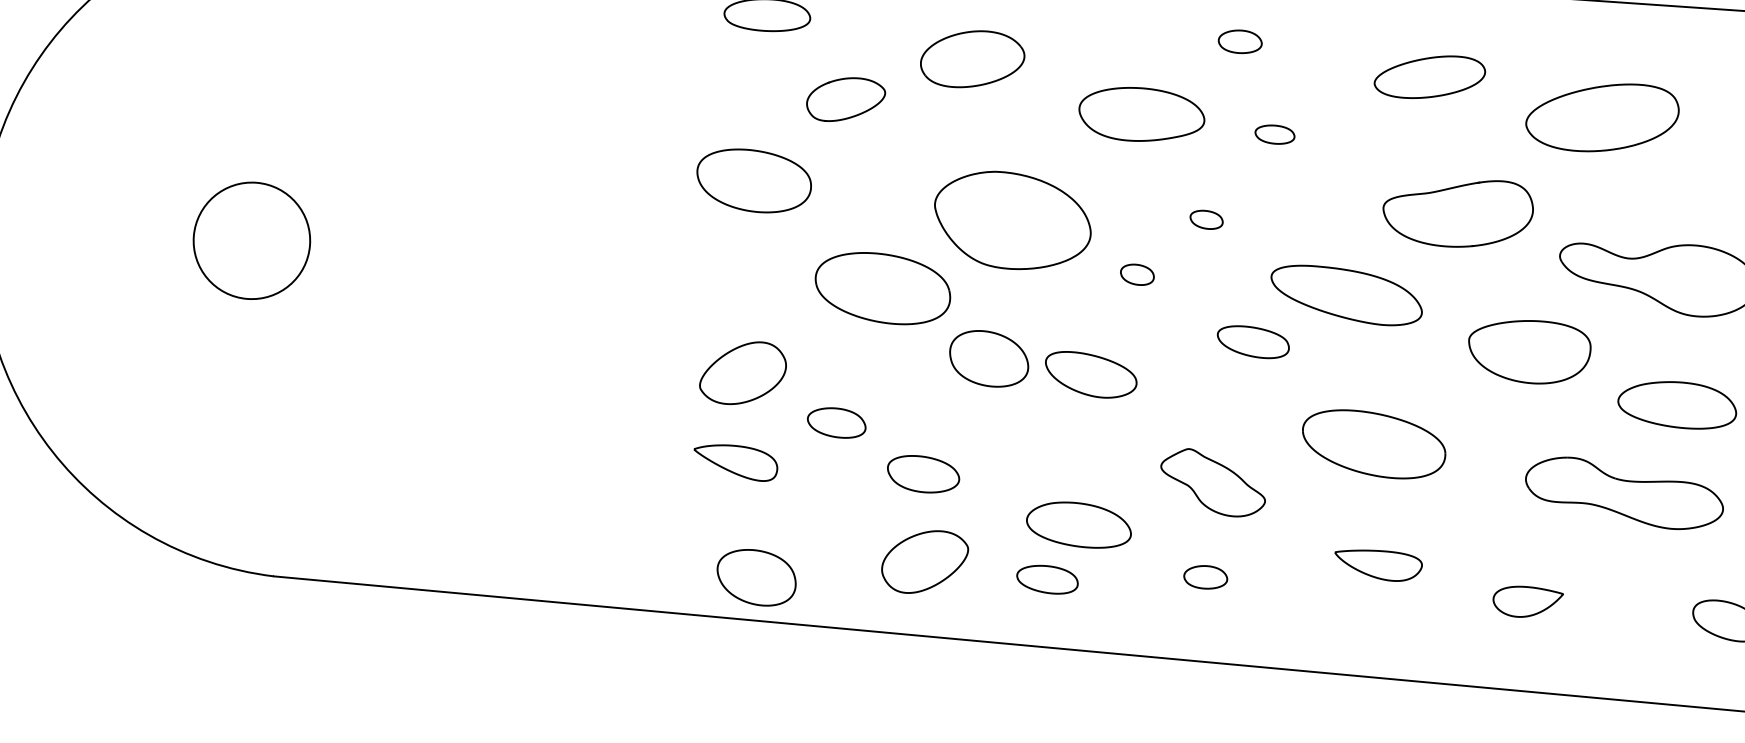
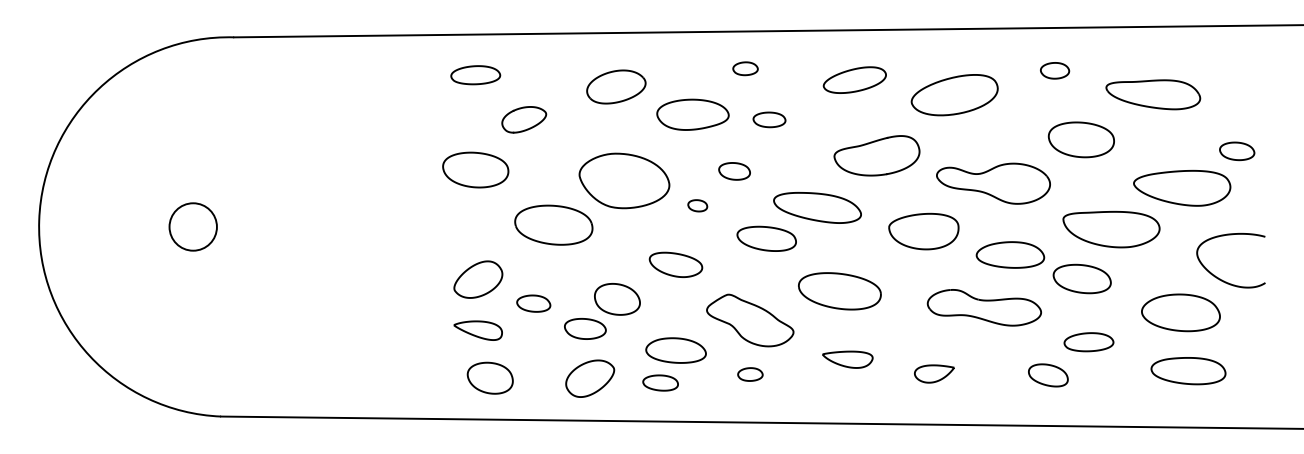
part: (973, 58) -> (616, 86), moved
part: (1275, 133) -> (769, 119), size x1.43
part: (1206, 219) -> (734, 171), size x1.67
circle: (250, 239) -> (192, 226), size x0.71
part: (1253, 341) -> (766, 238), size x1.43
part: (989, 359) -> (617, 299), moved
part: (1213, 482) -> (750, 320), size x1.43
part: (755, 576) -> (489, 377), moved

